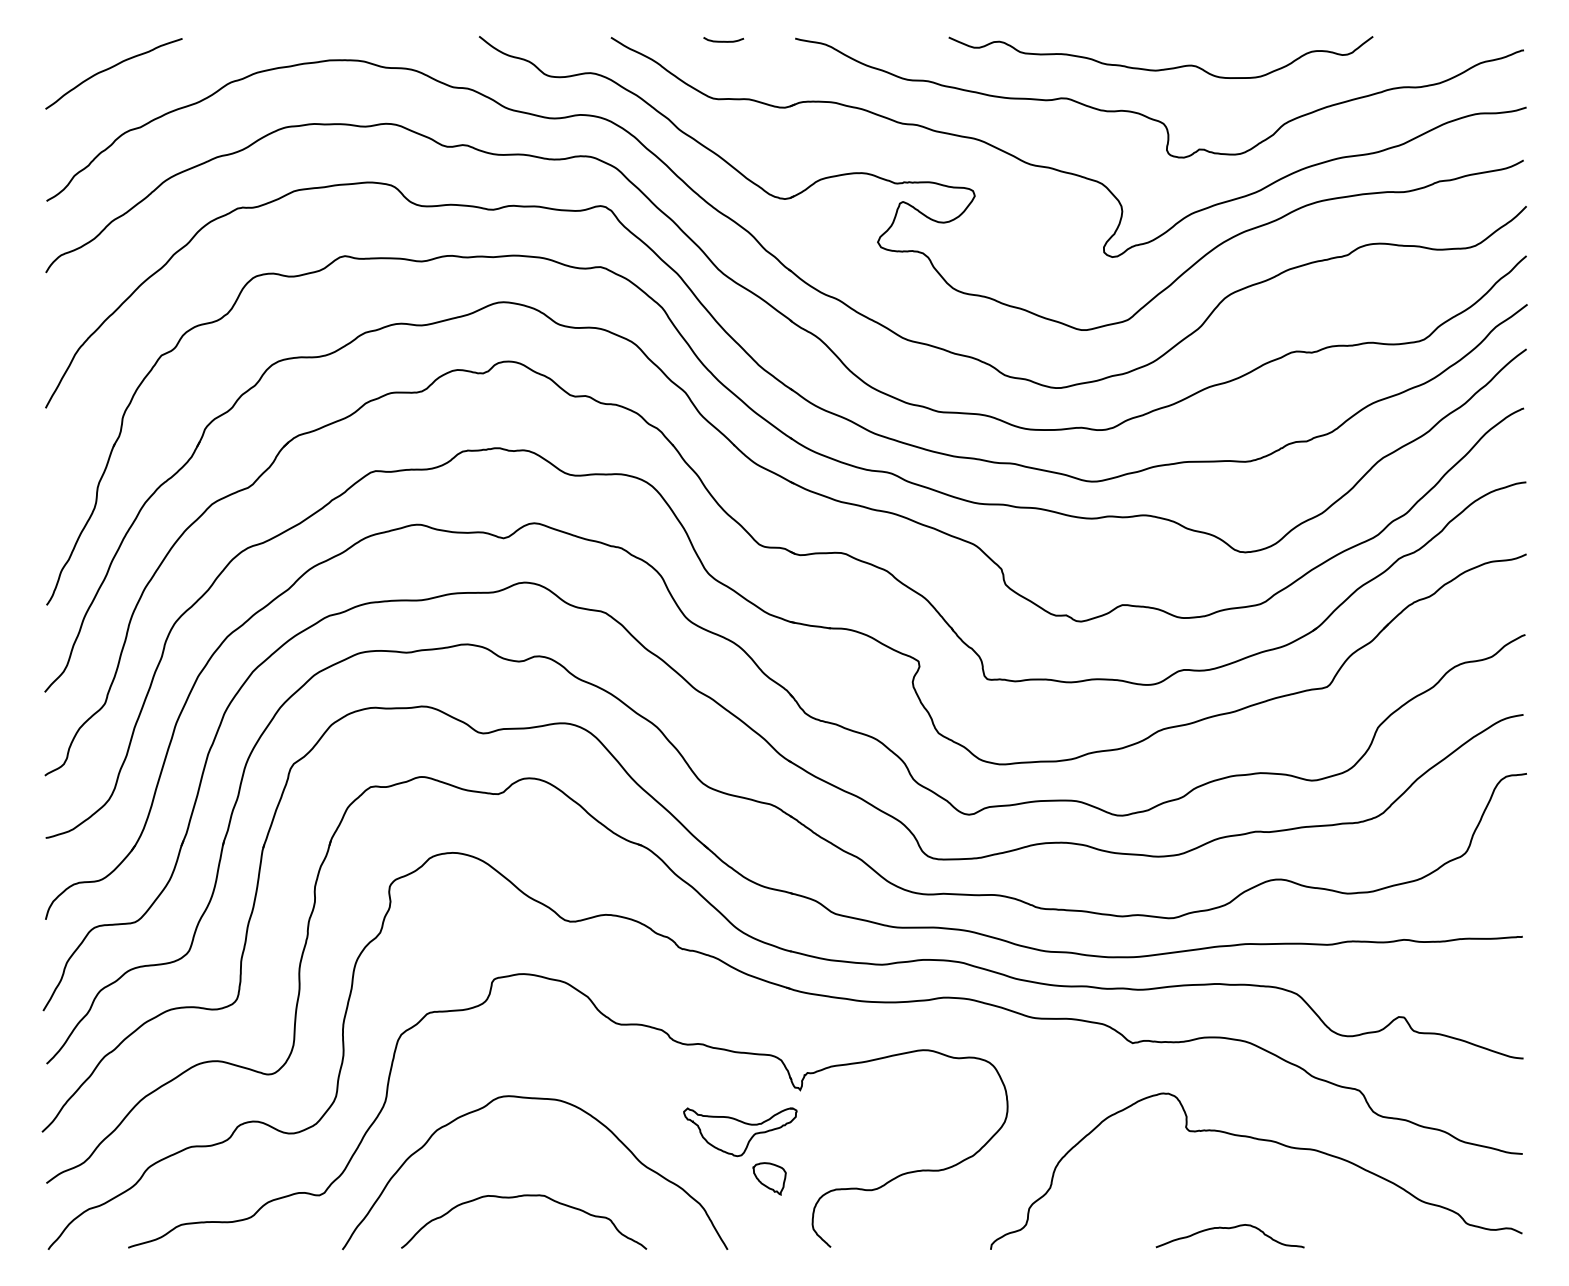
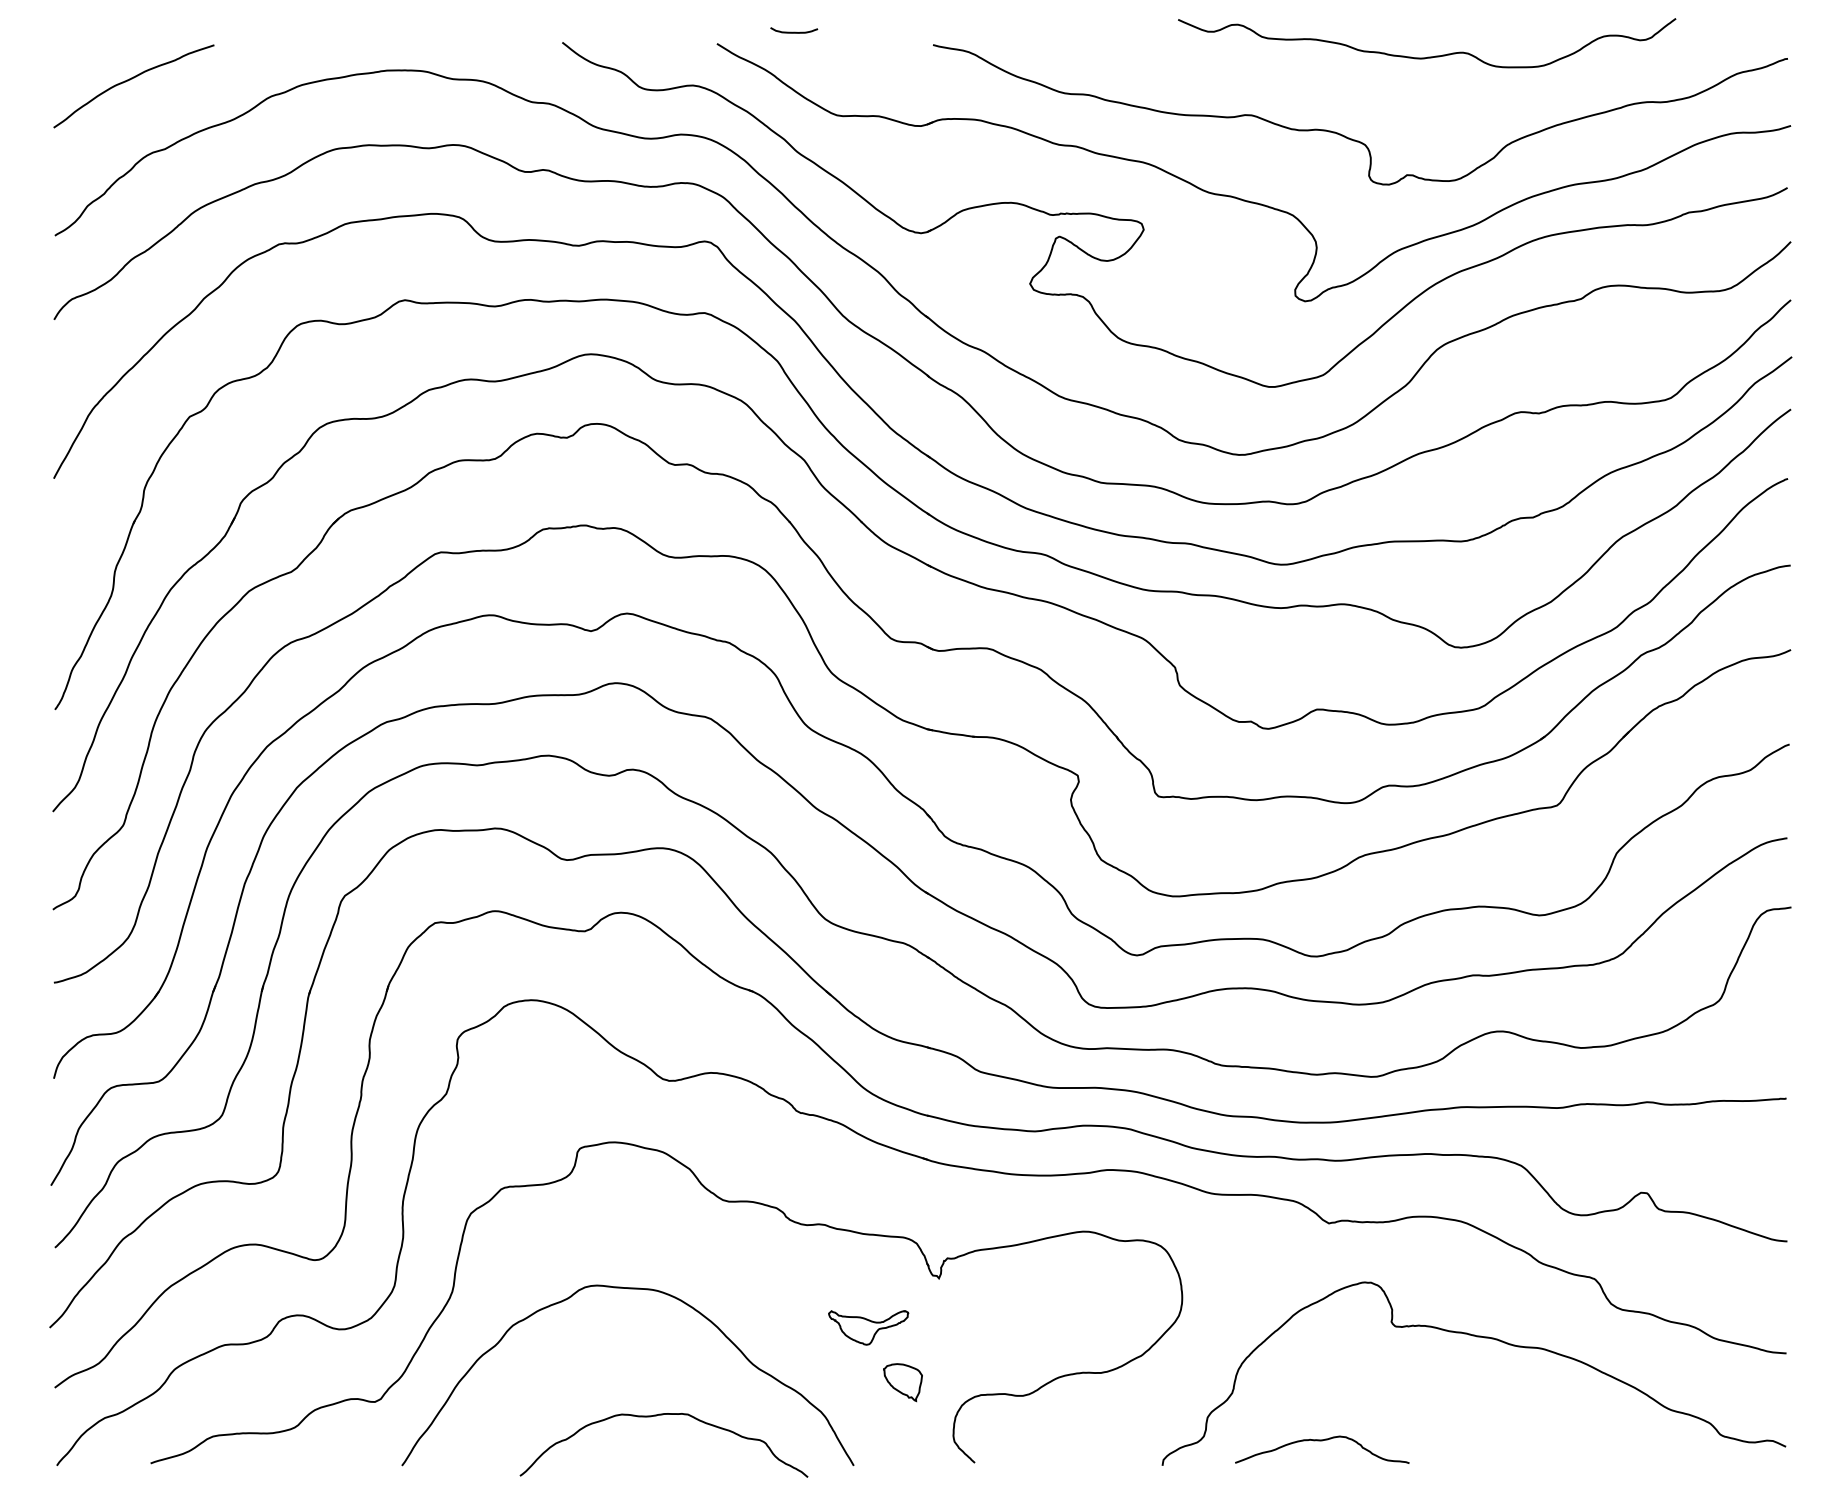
curve: (723, 40) -> (794, 31), moved
curve: (1161, 68) -> (1427, 56), moved
part: (740, 1131) -> (868, 1327), size x0.6
curve: (517, 1197) -> (656, 1416), moved
curve: (1230, 1229) -> (1322, 1441), moved

